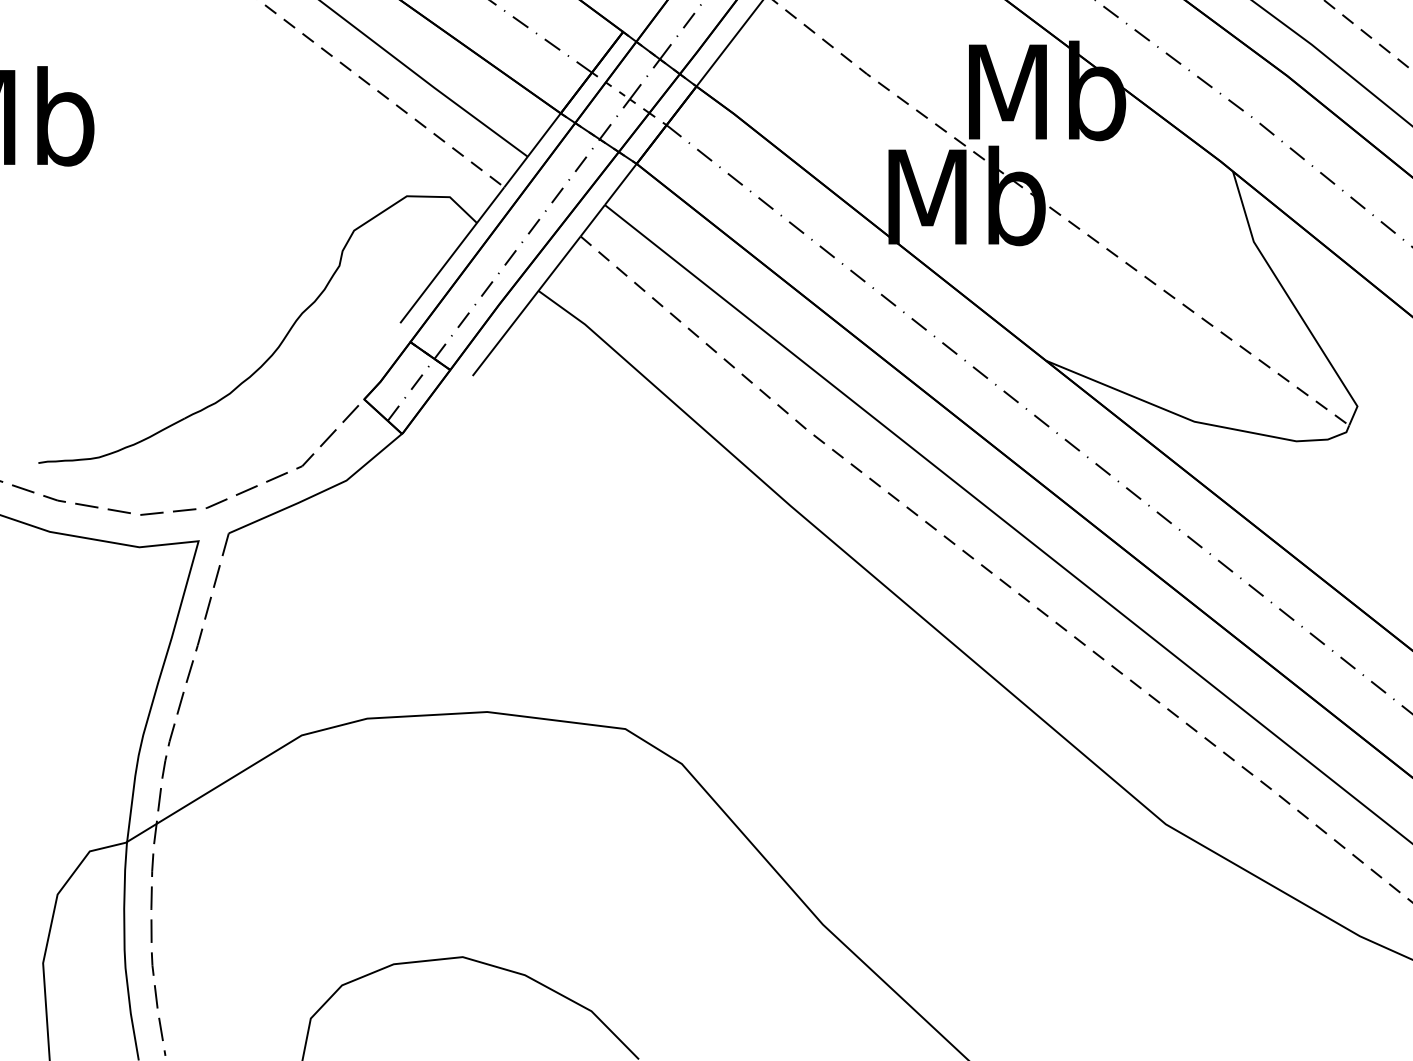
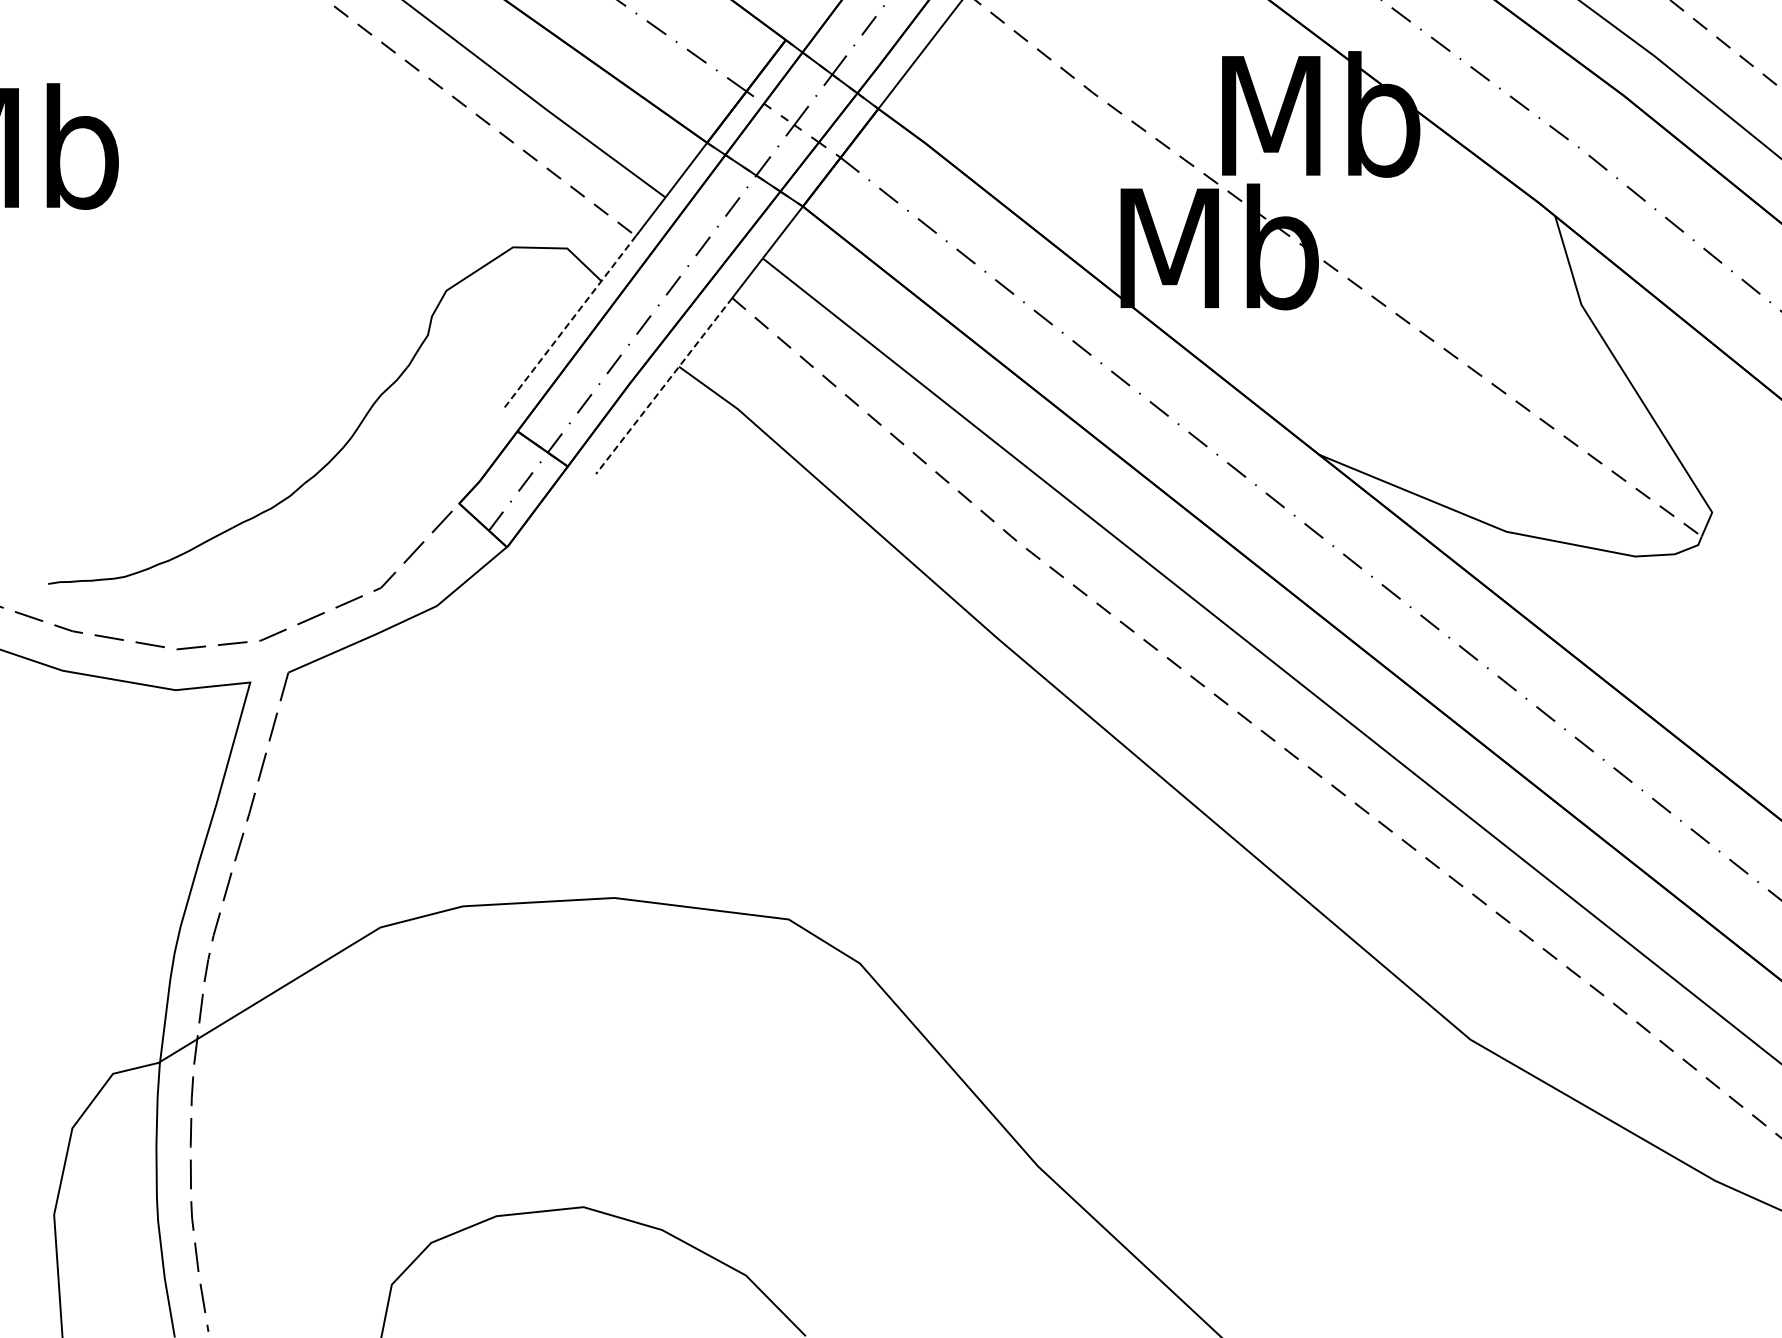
line: (452, 255) -> (570, 321), solid -> dashed
line: (526, 306) -> (663, 386), solid -> dashed

